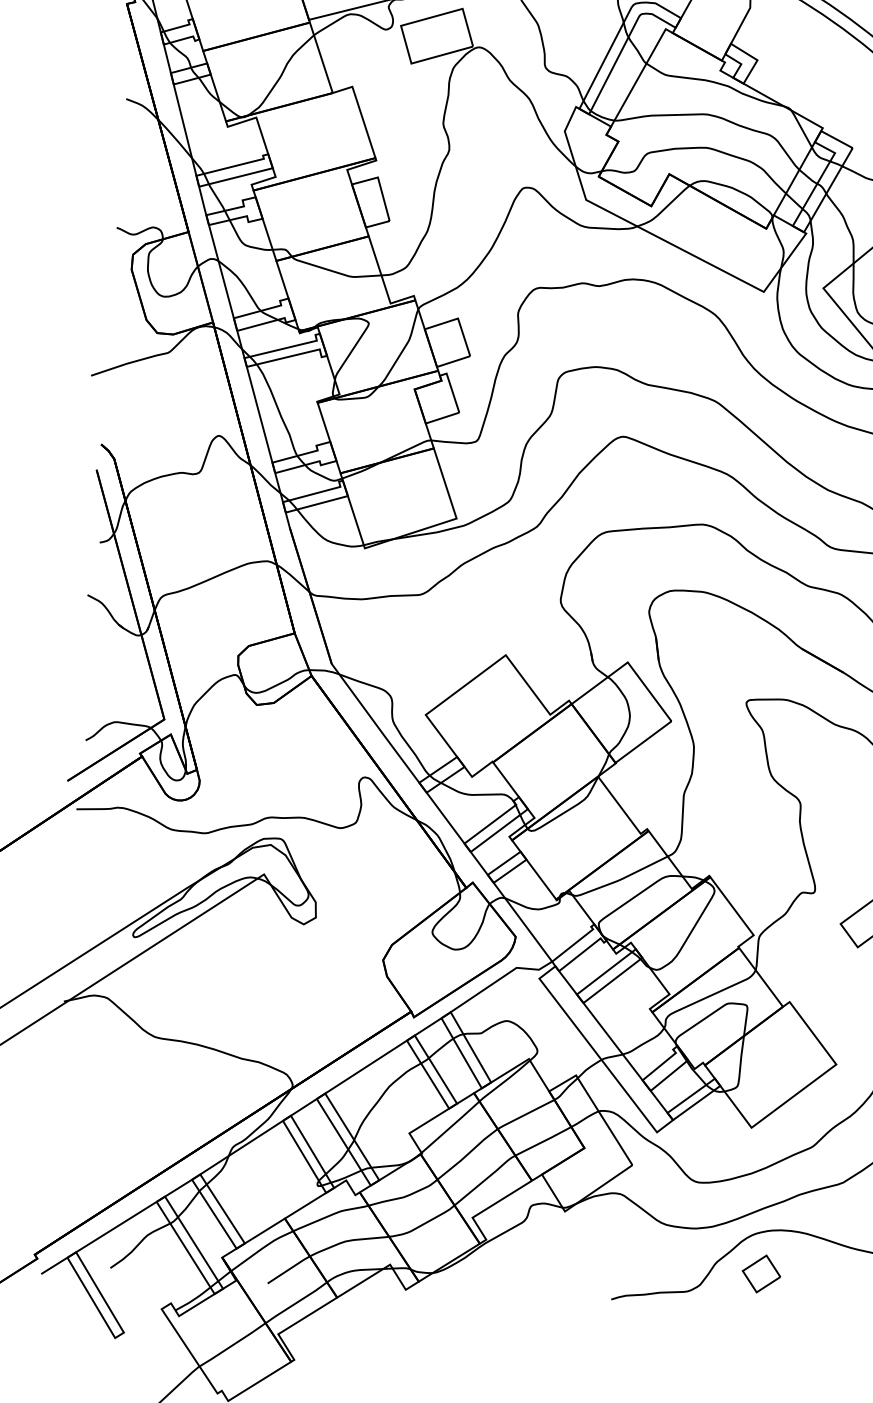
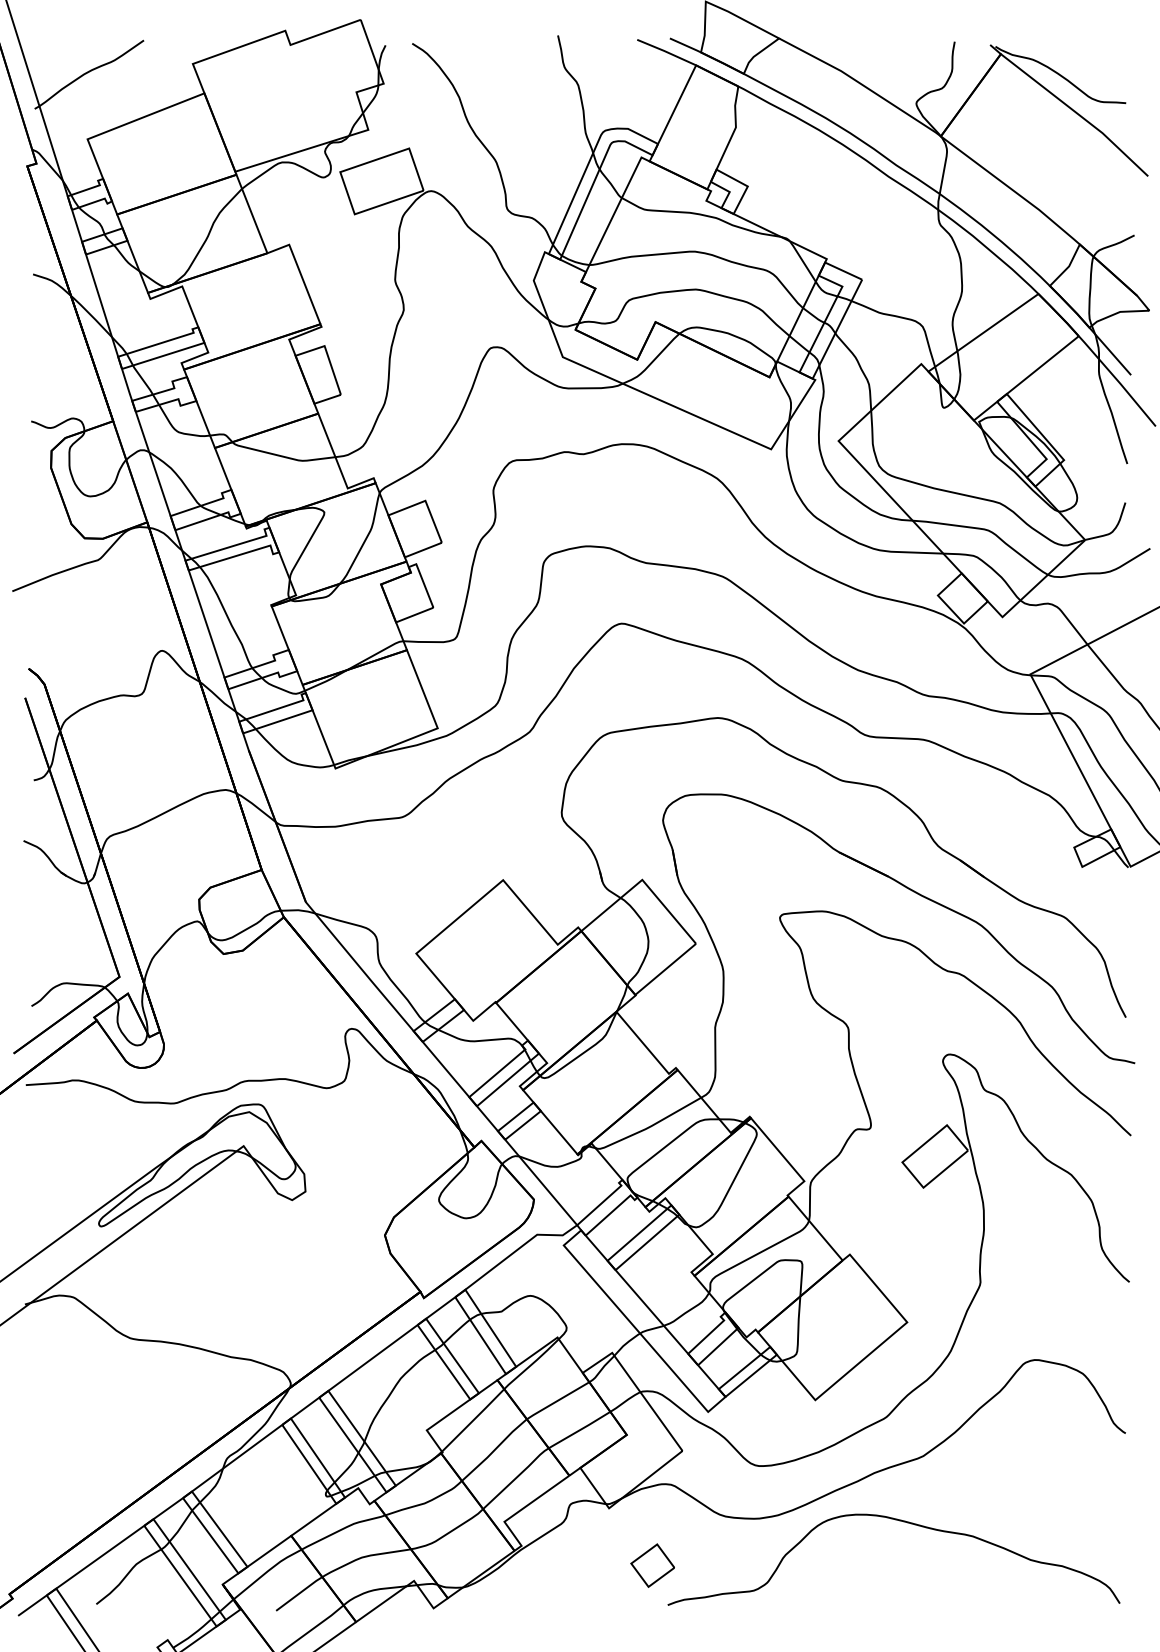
part: (761, 1273) -> (652, 1565), moved

